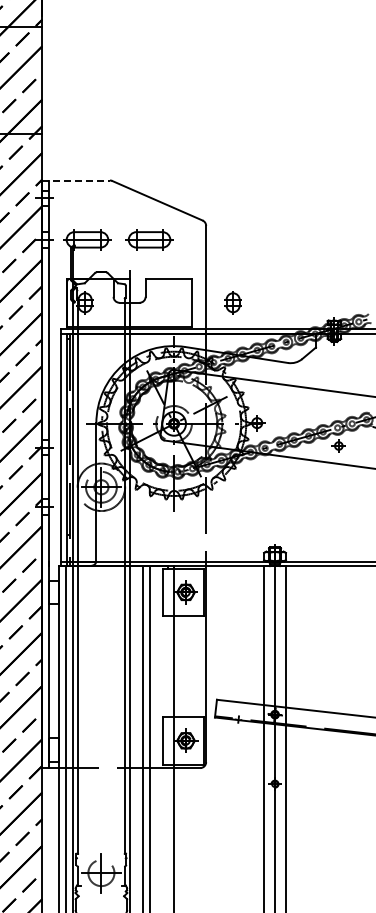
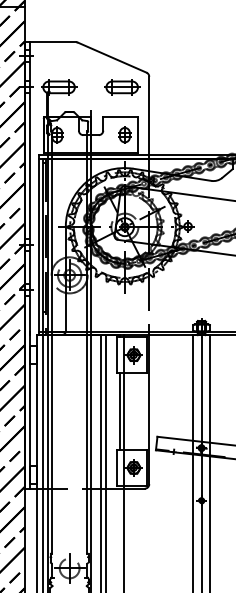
line: (76, 180) -> (50, 42), dashed -> solid
part: (149, 239) -> (122, 87), moved
part: (232, 302) -> (124, 134), moved
line: (168, 666) -> (120, 411), added

